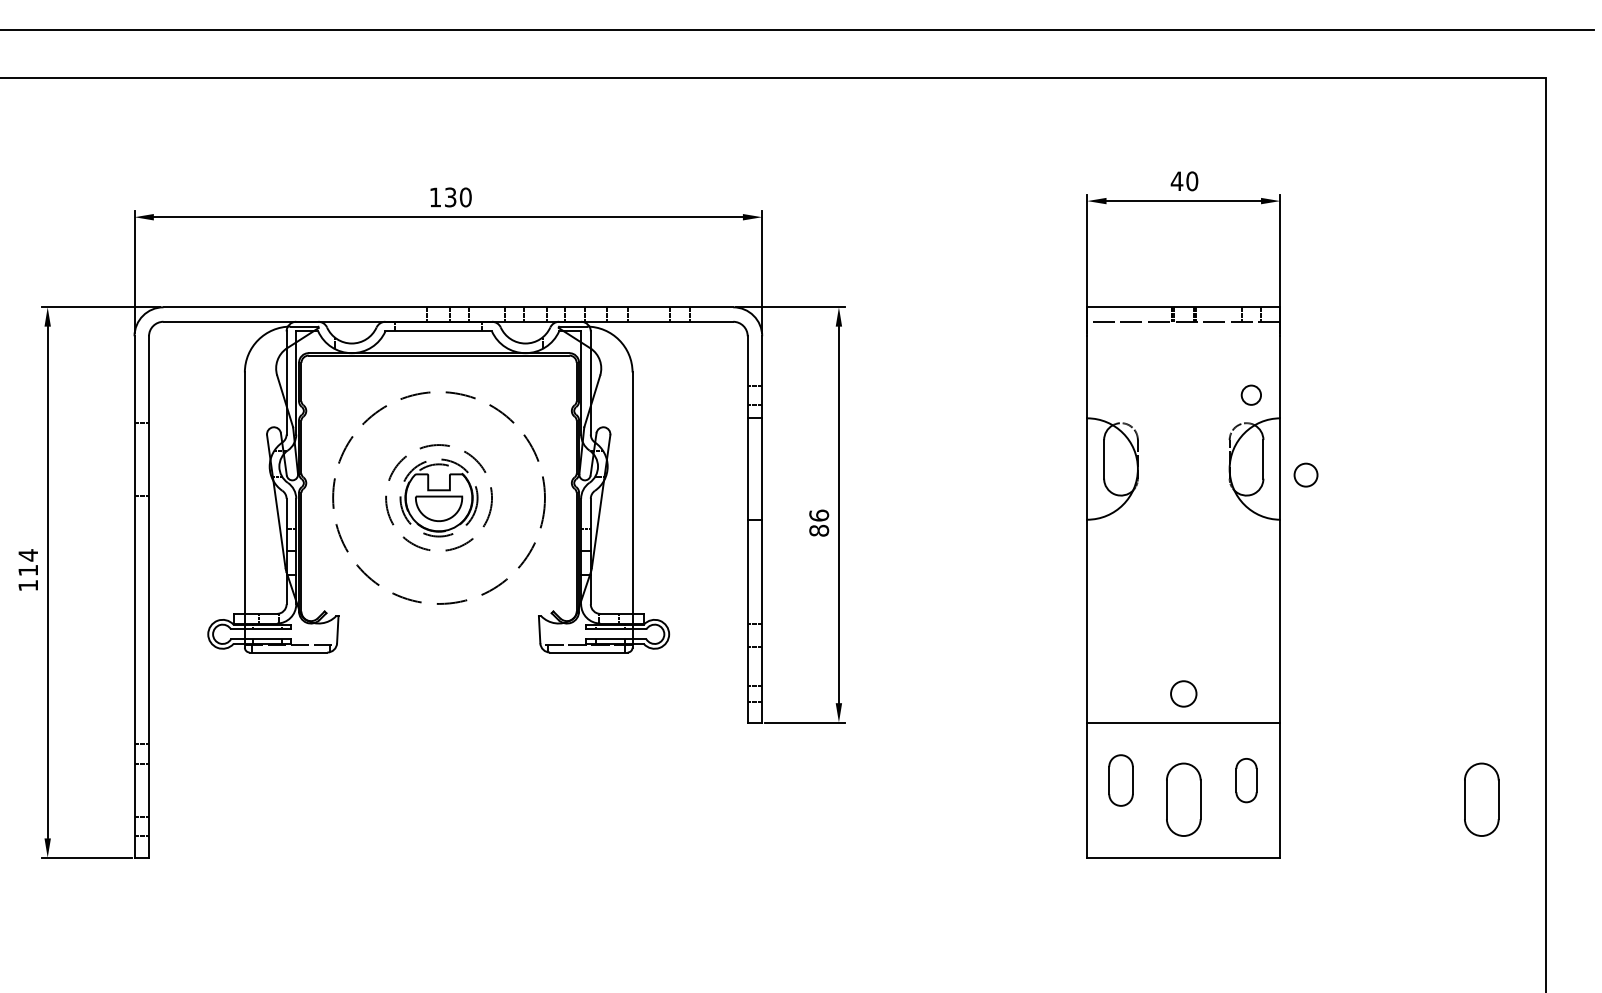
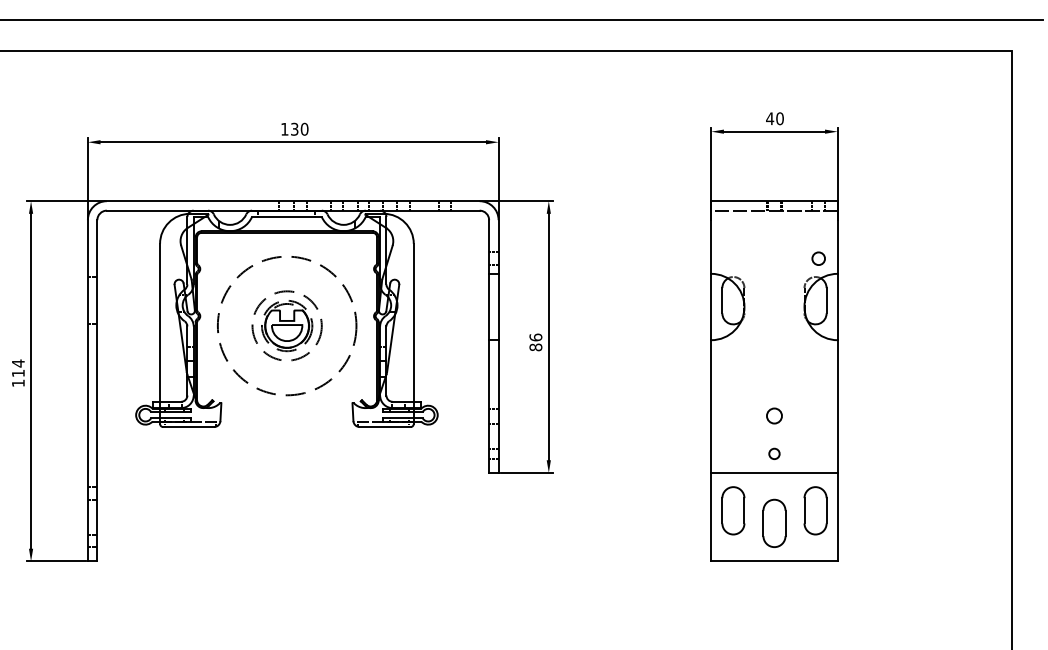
circle: (1306, 474) -> (774, 415), moved
circle: (1183, 692) -> (774, 453), size x0.62
part: (1121, 779) -> (733, 510), size x1.43
part: (1246, 779) -> (815, 510), size x1.67
part: (1481, 798) -> (969, 522), removed

